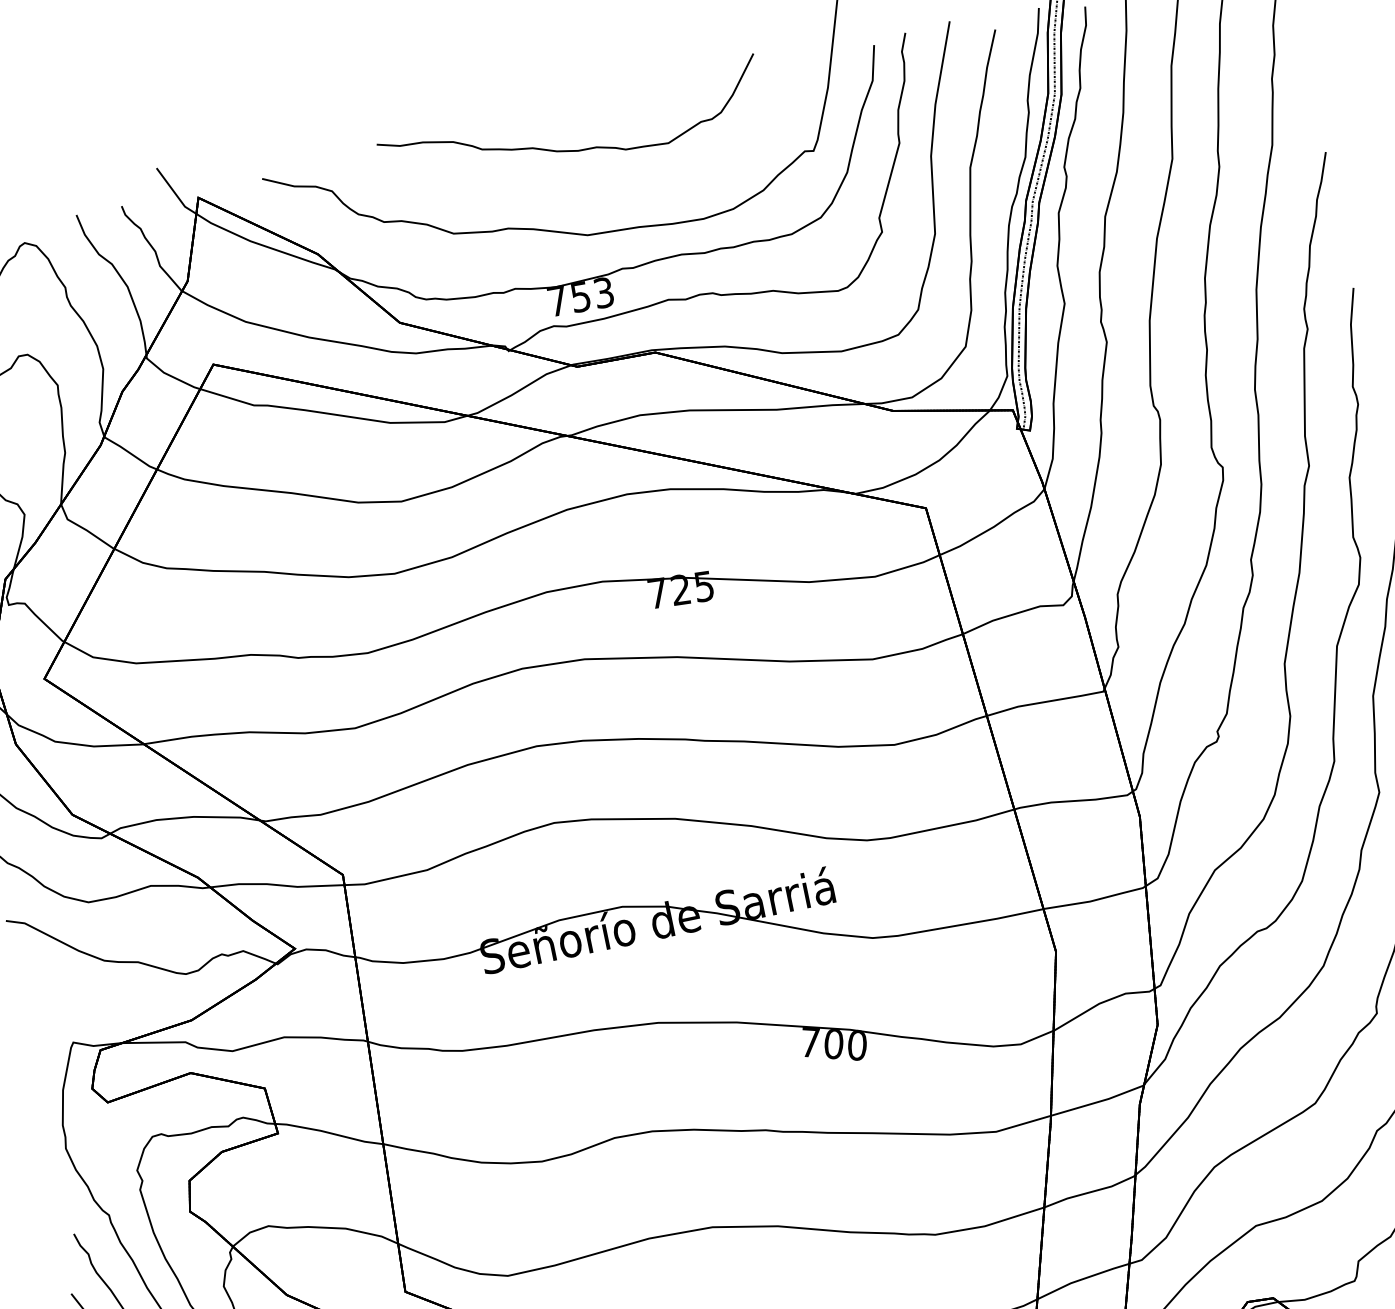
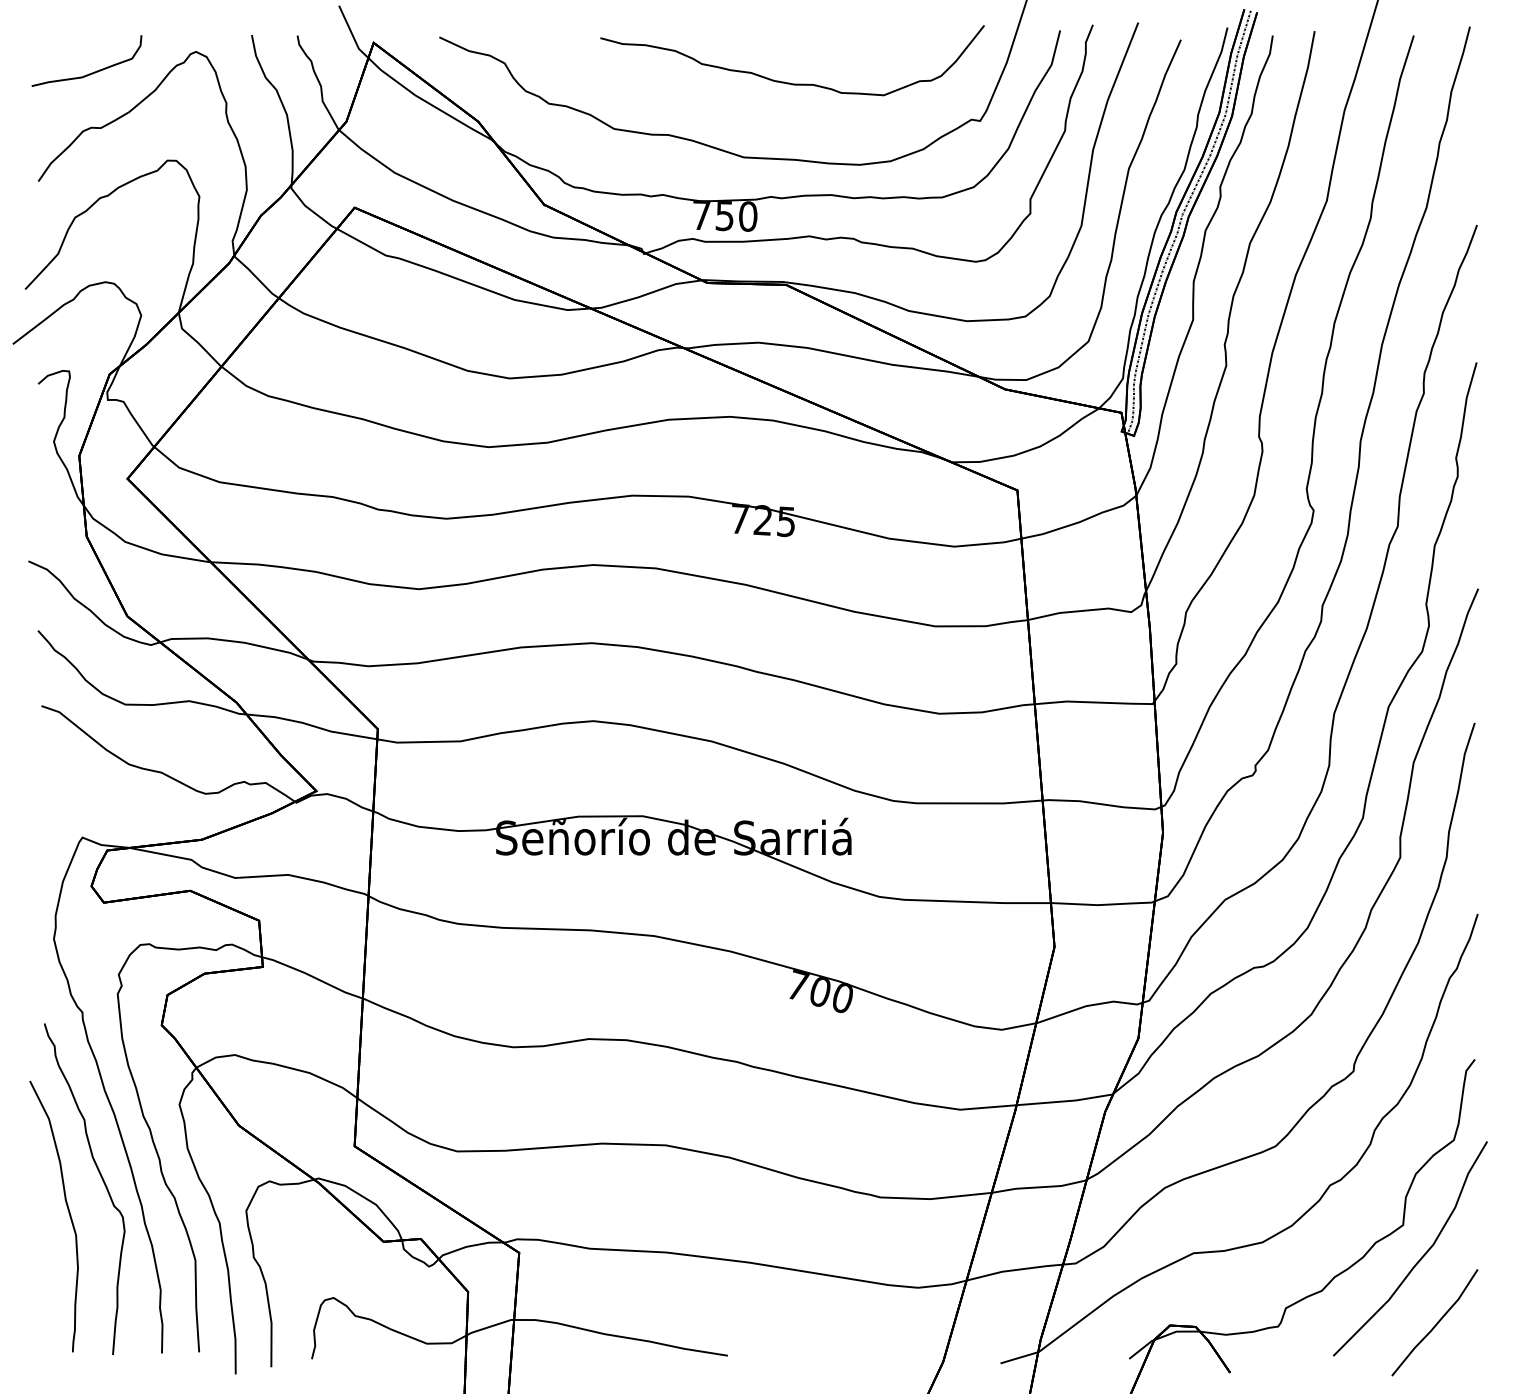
part: (572, 149) -> (789, 82), moved
text: (604, 292) -> (748, 216), 753 -> 750

